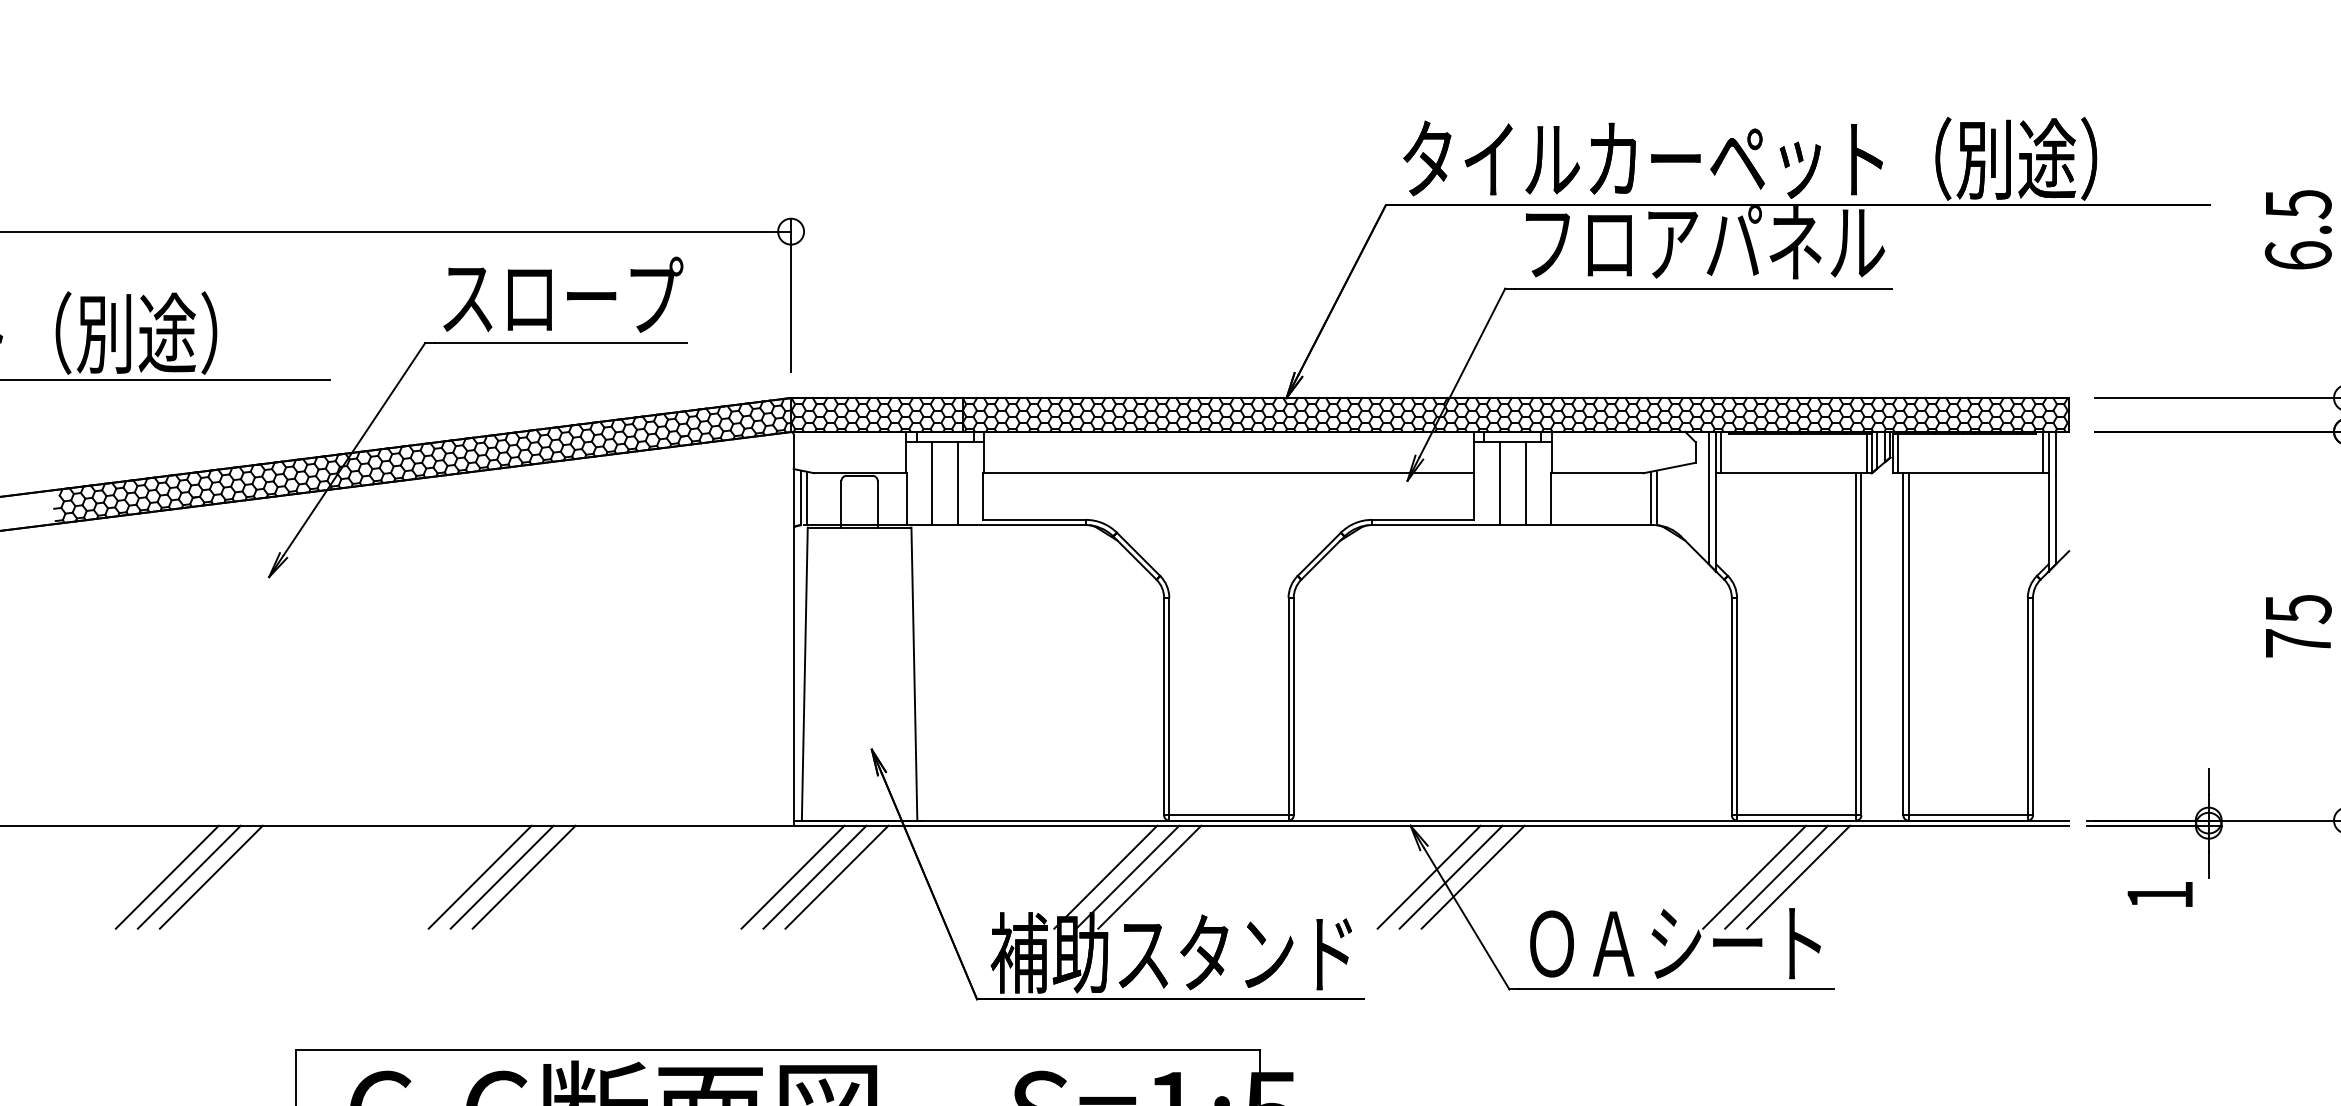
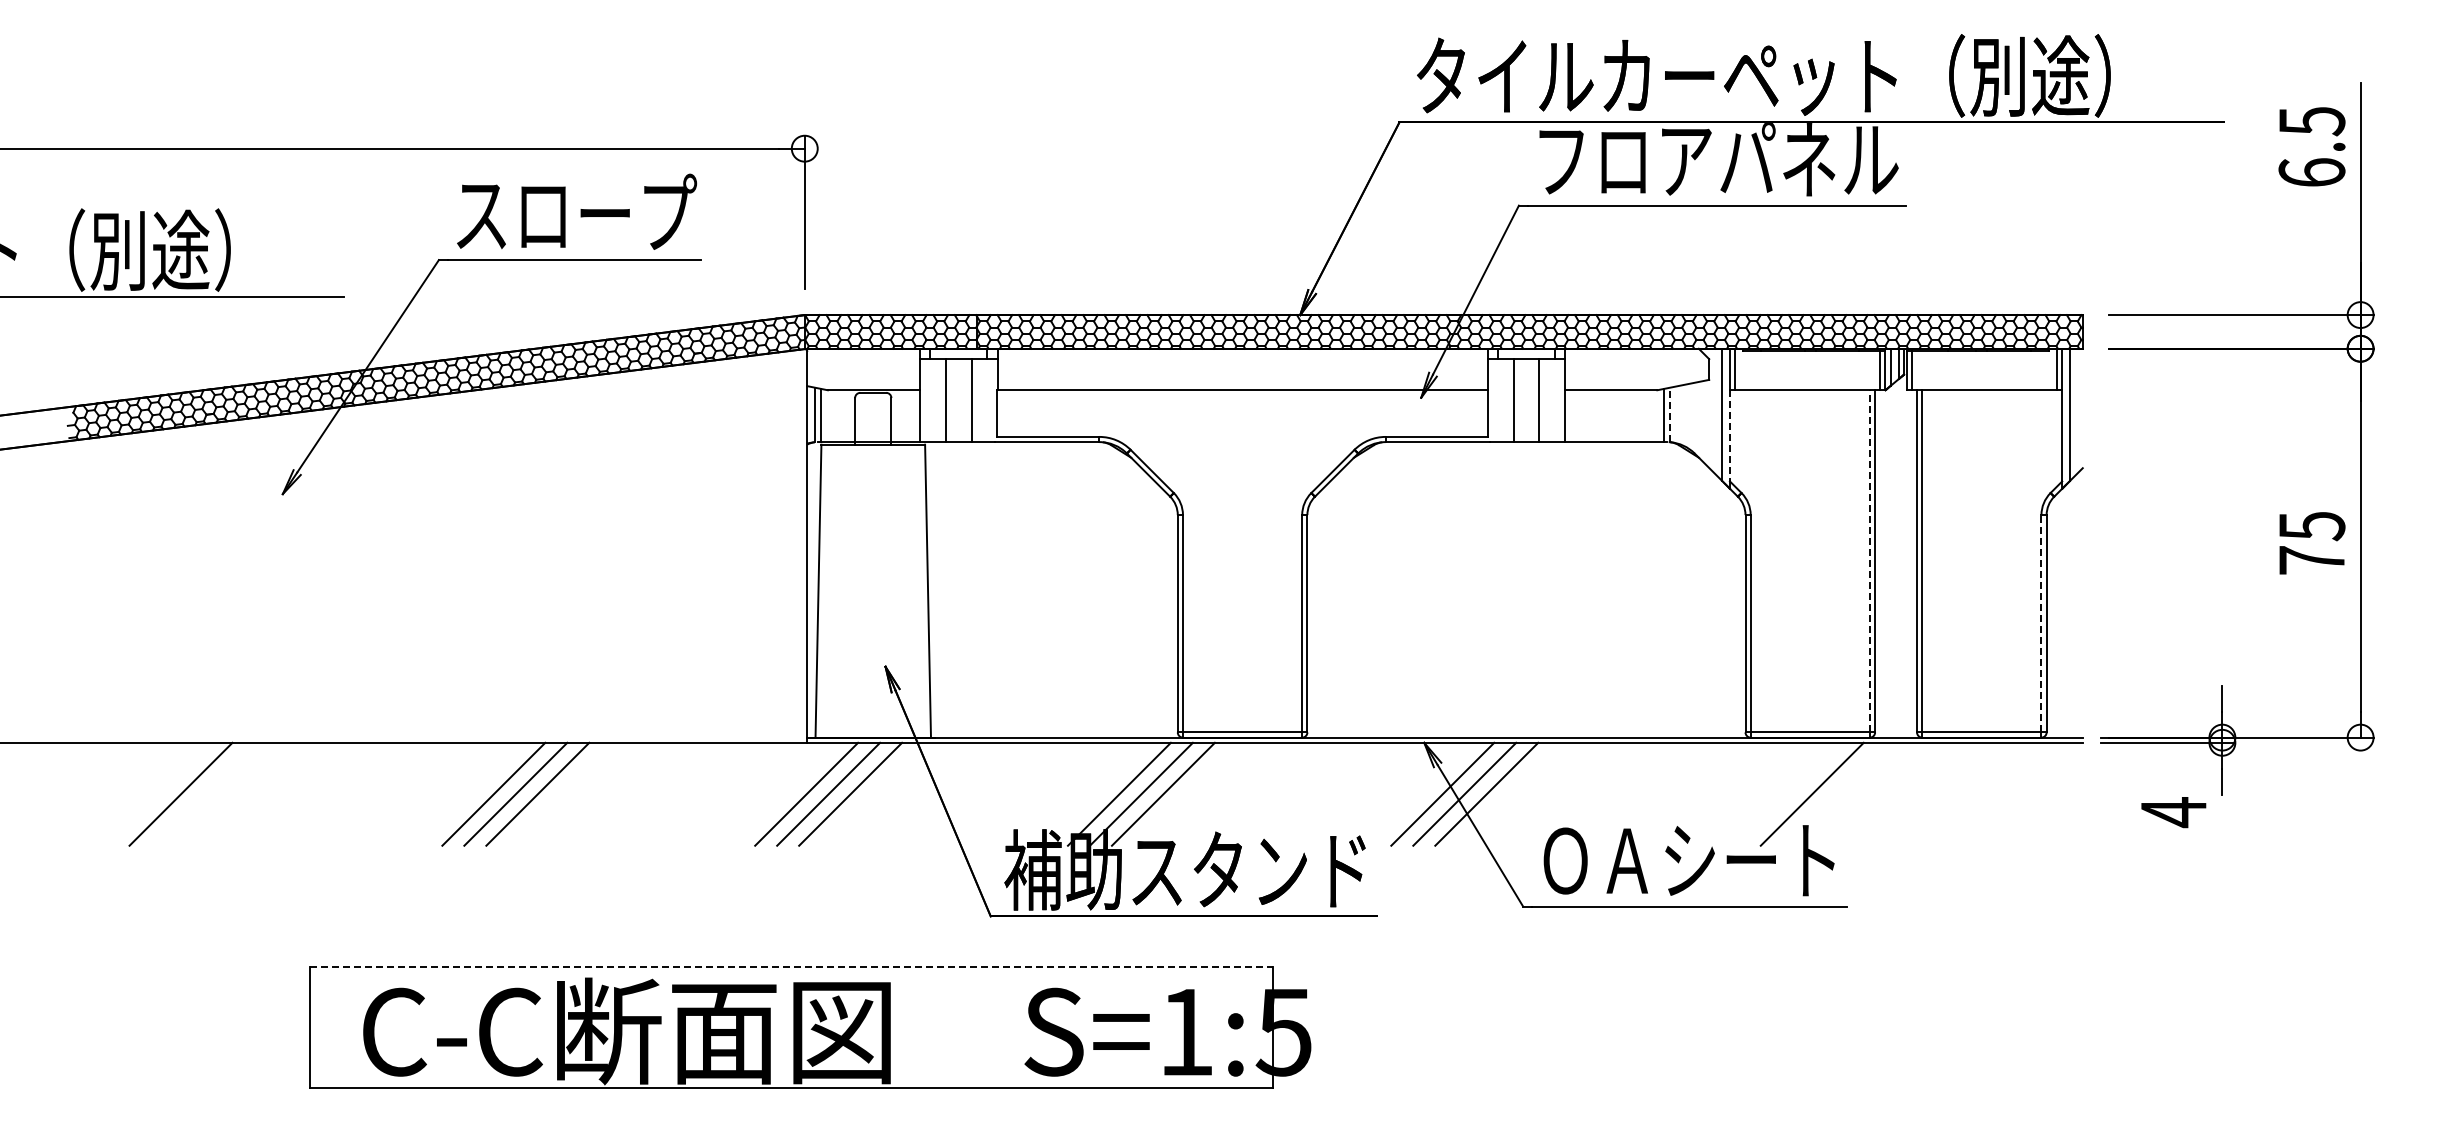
line: (1656, 497) -> (1670, 414), solid -> dashed
line: (1715, 518) -> (1729, 435), solid -> dashed
line: (1855, 643) -> (1869, 560), solid -> dashed
line: (2027, 706) -> (2041, 623), solid -> dashed
line: (188, 876) -> (202, 793), removed
line: (210, 876) -> (224, 793), removed
line: (1753, 876) -> (1767, 793), removed
line: (1775, 876) -> (1789, 793), removed
text: (2159, 895) -> (2173, 812), 1 -> 4
line: (777, 1050) -> (791, 967), solid -> dashed

